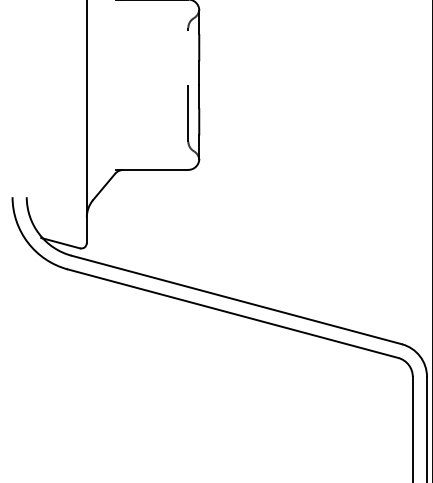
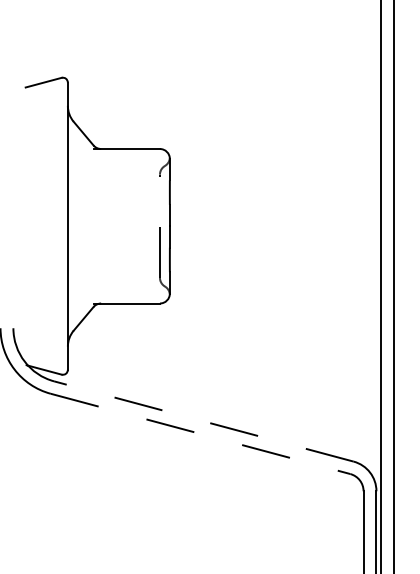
line: (236, 300) -> (203, 421), solid -> dashed
line: (234, 314) -> (201, 434), solid -> dashed

